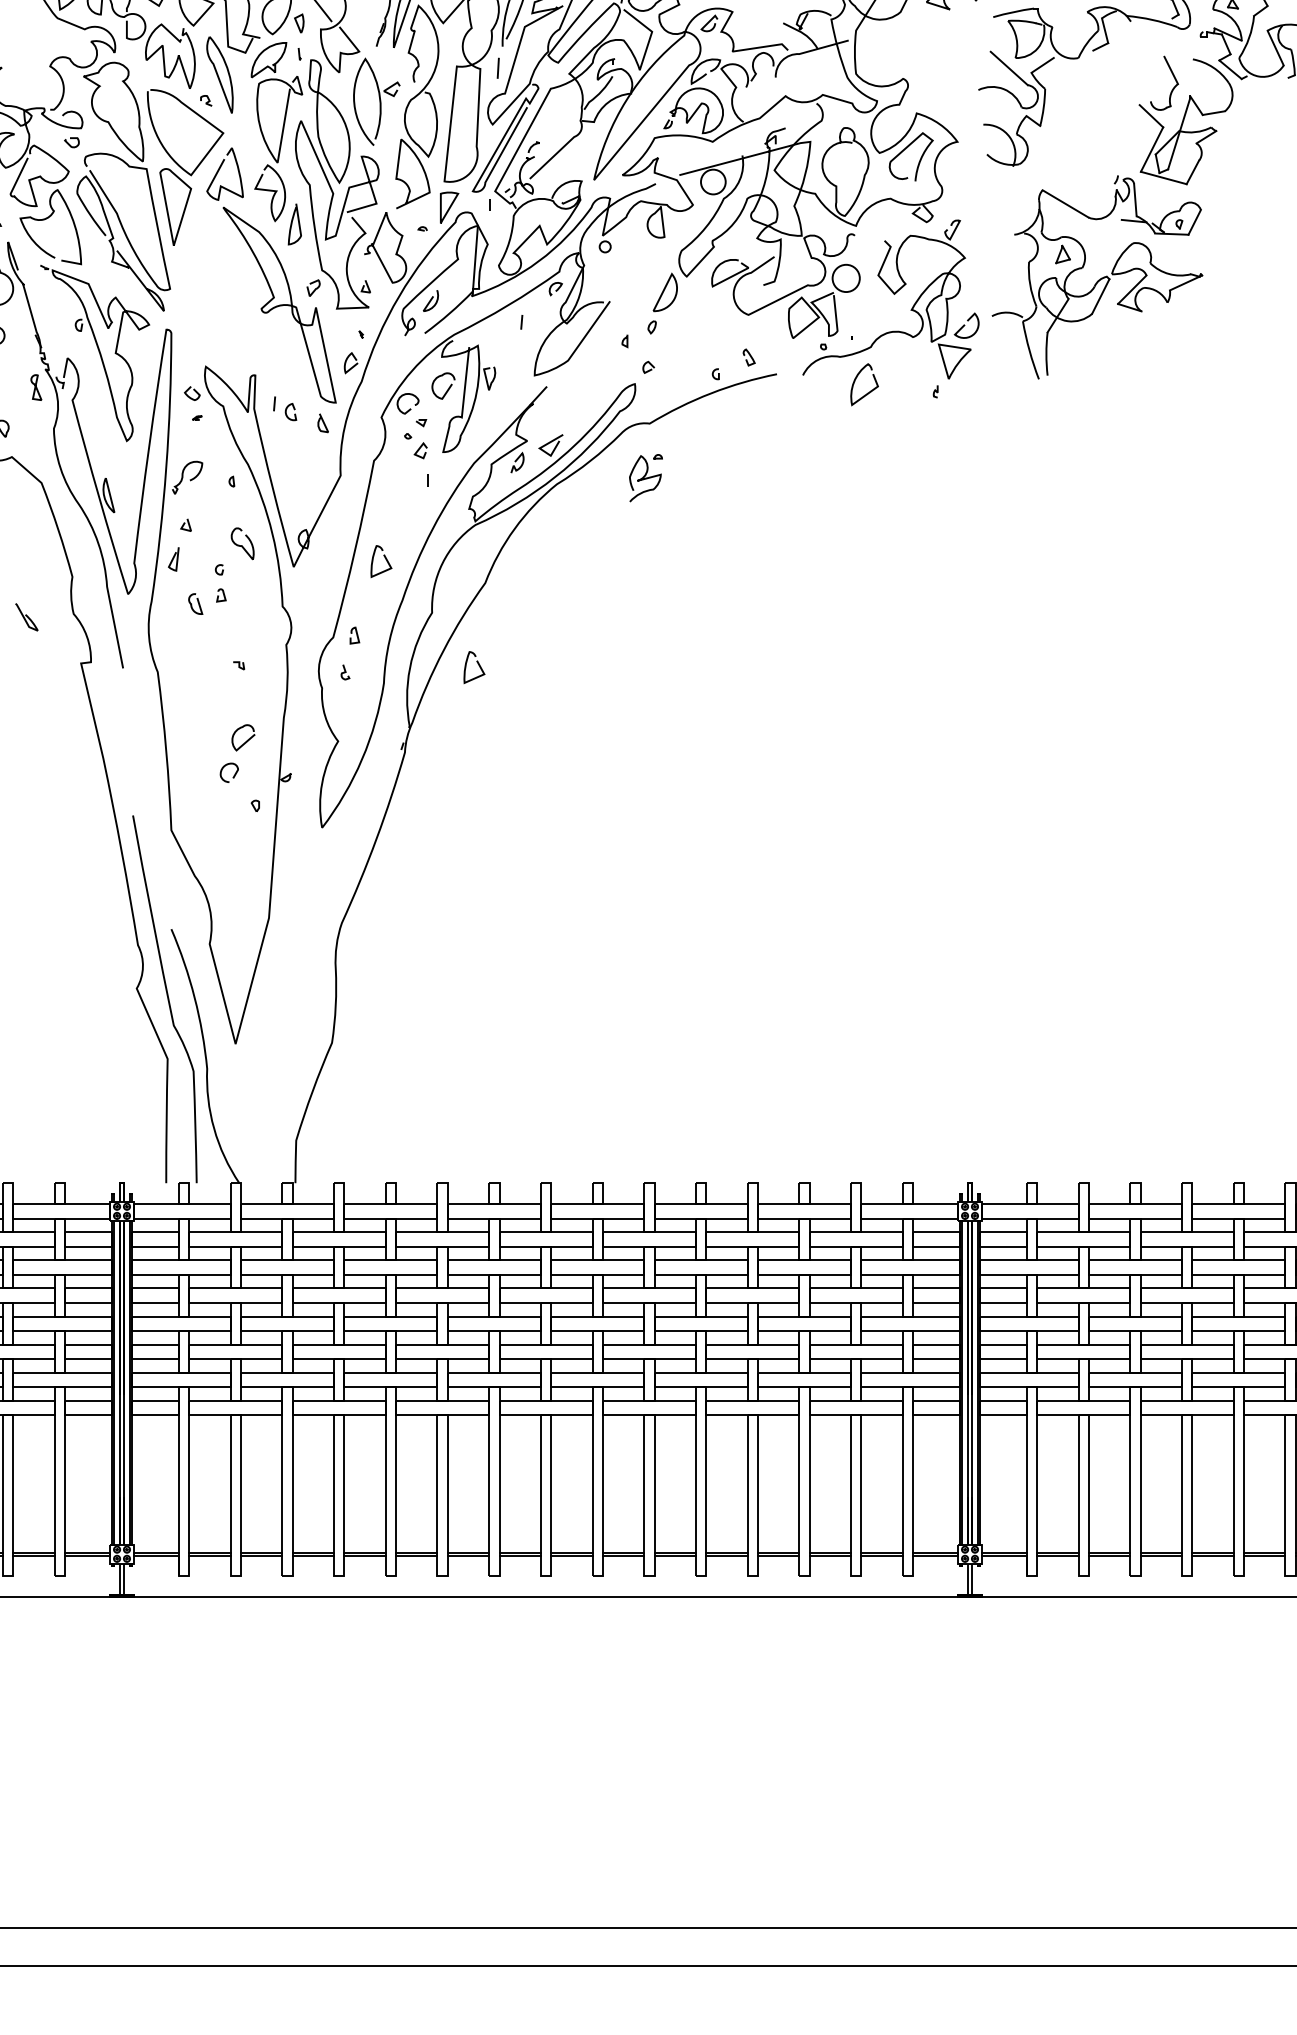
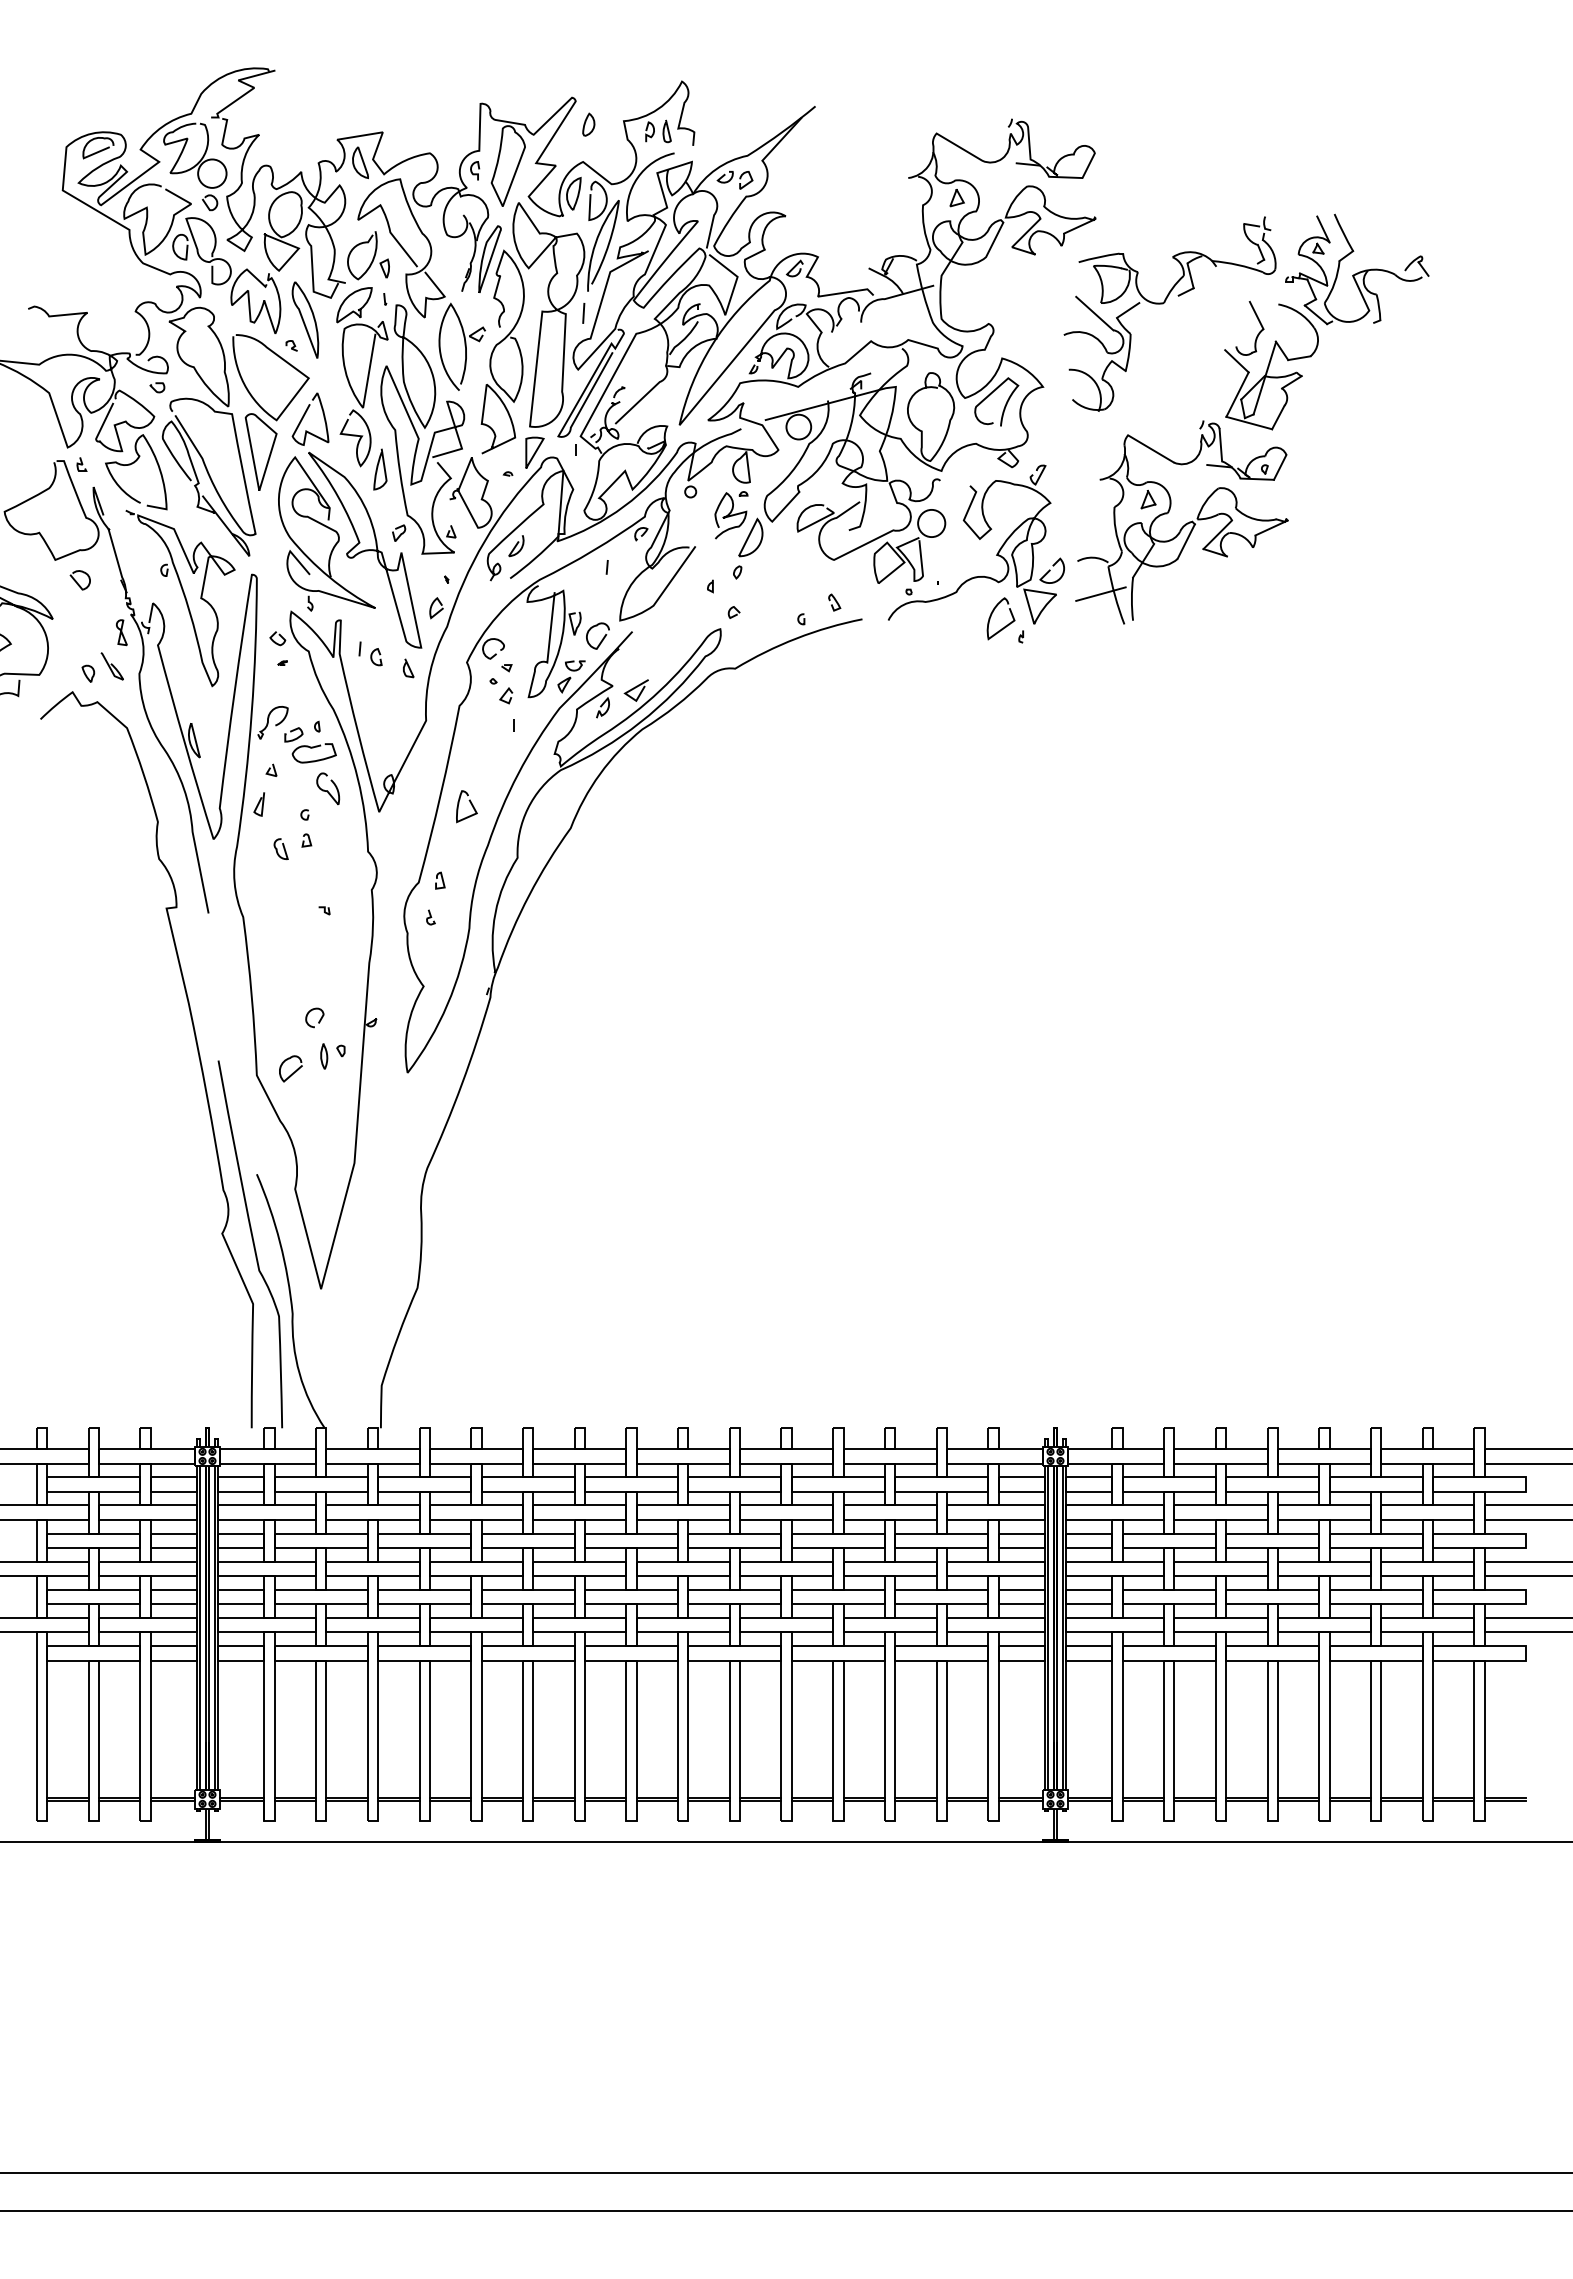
part: (241, 288) -> (326, 533), added
line: (1015, 348) -> (1100, 593), added
curve: (447, 389) -> (601, 639), moved
curve: (869, 391) -> (1005, 625), moved
part: (486, 431) -> (571, 676), added
part: (646, 478) -> (731, 515), moved
part: (225, 500) -> (310, 745), added
curve: (26, 616) -> (111, 665), moved
curve: (477, 663) -> (562, 908), removed
curve: (245, 741) -> (292, 1072), moved
curve: (237, 811) -> (322, 1056), added

